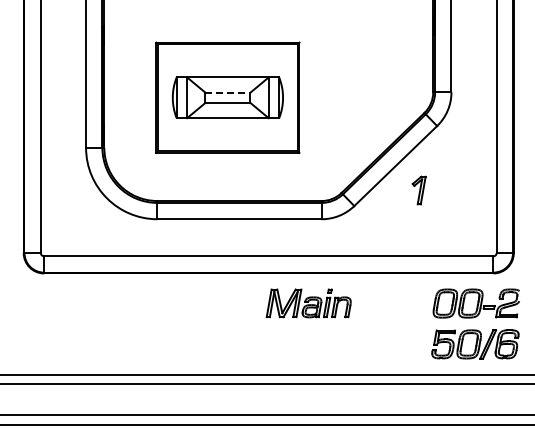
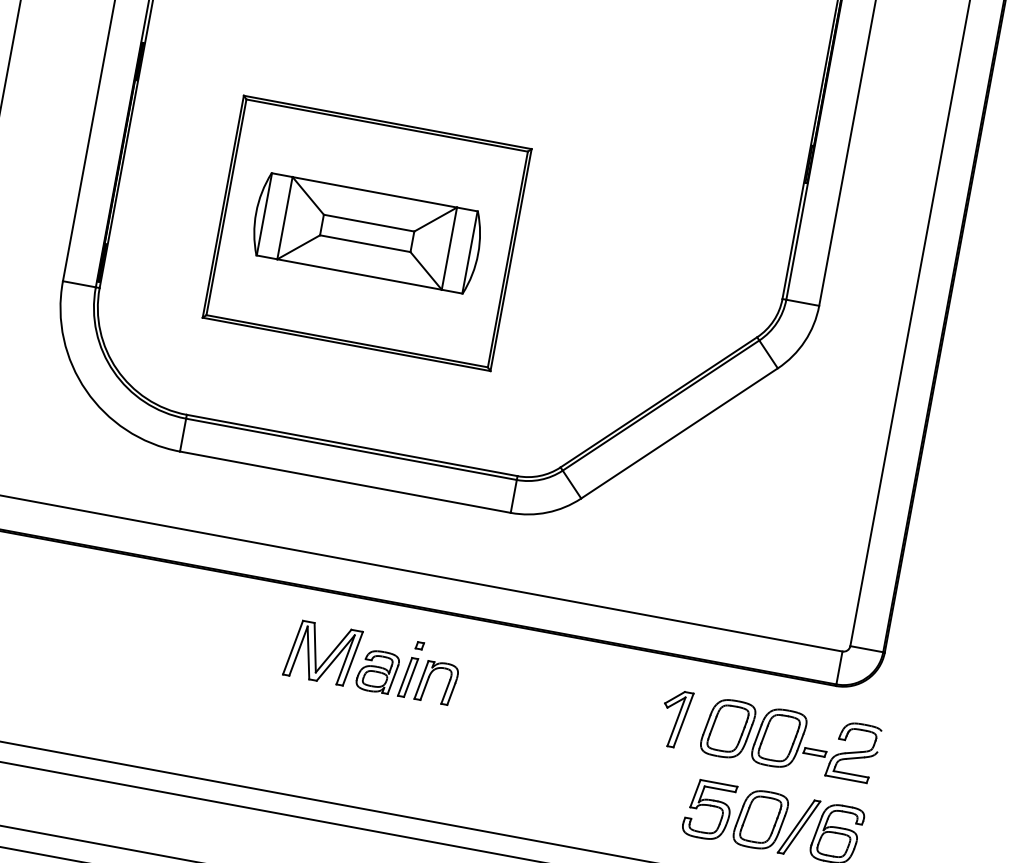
line: (228, 92) -> (370, 222), dashed -> solid
part: (418, 190) -> (674, 718), moved
part: (308, 303) -> (372, 662), moved

